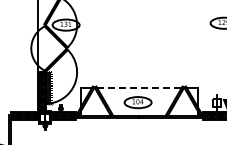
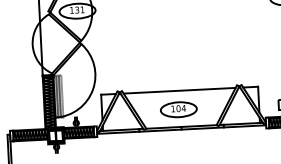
line: (139, 88) -> (179, 90), dashed -> solid

